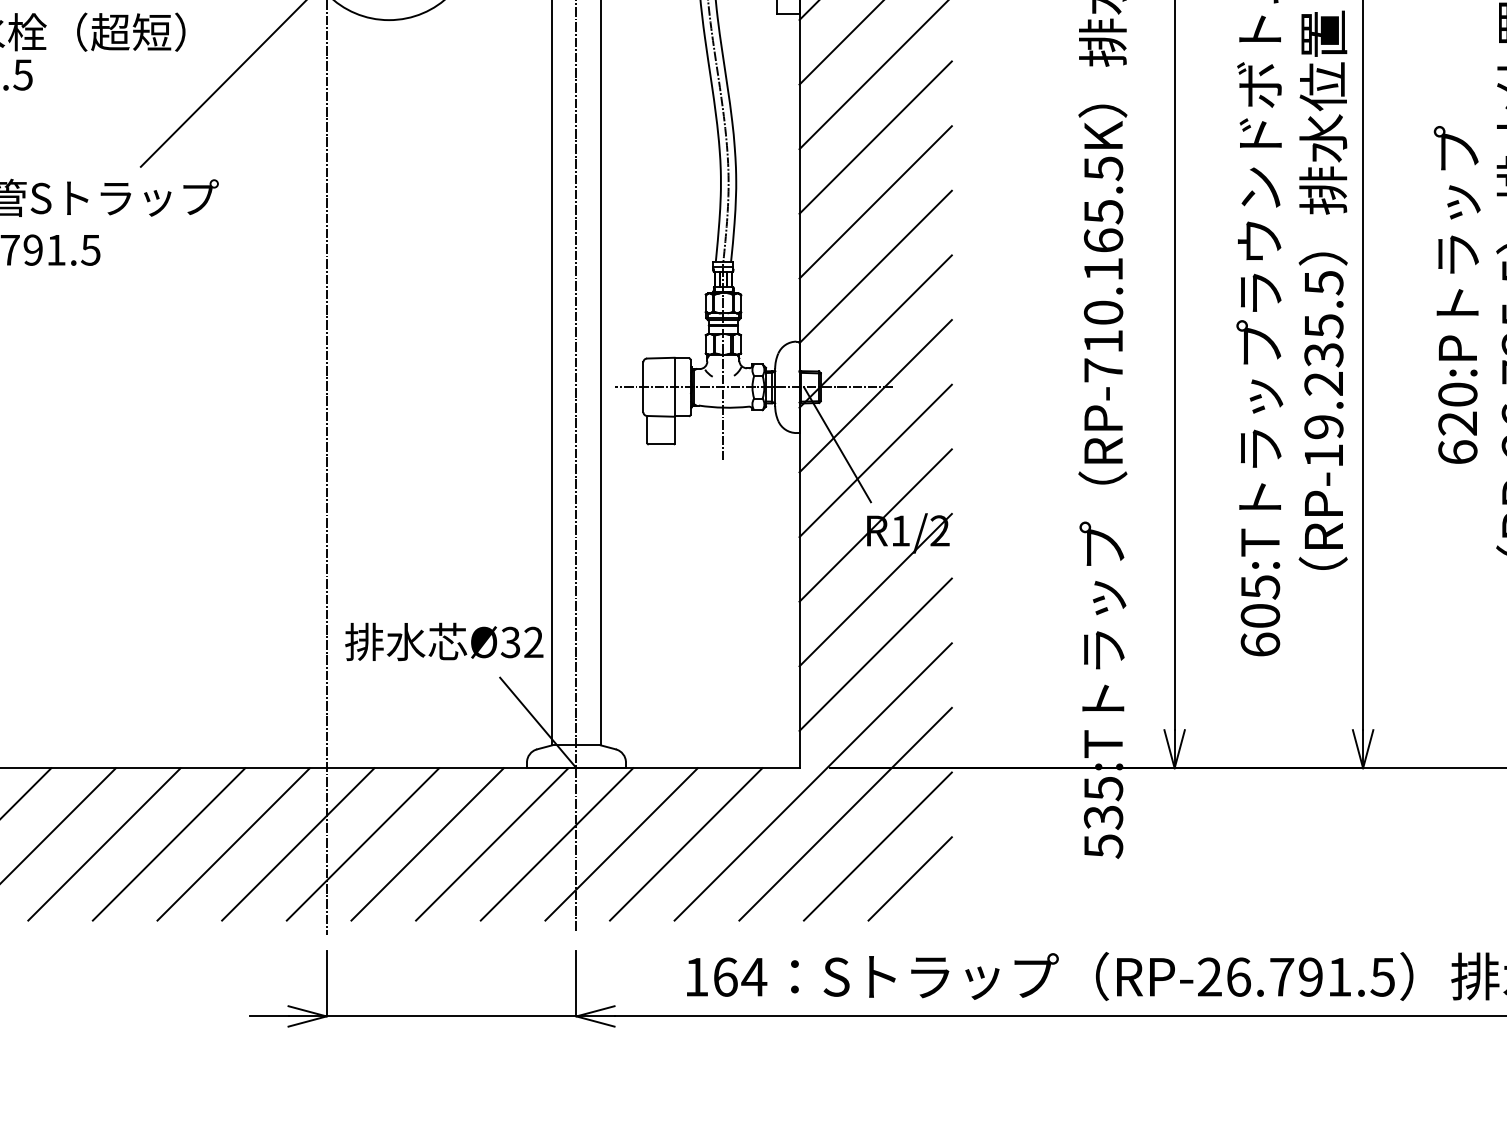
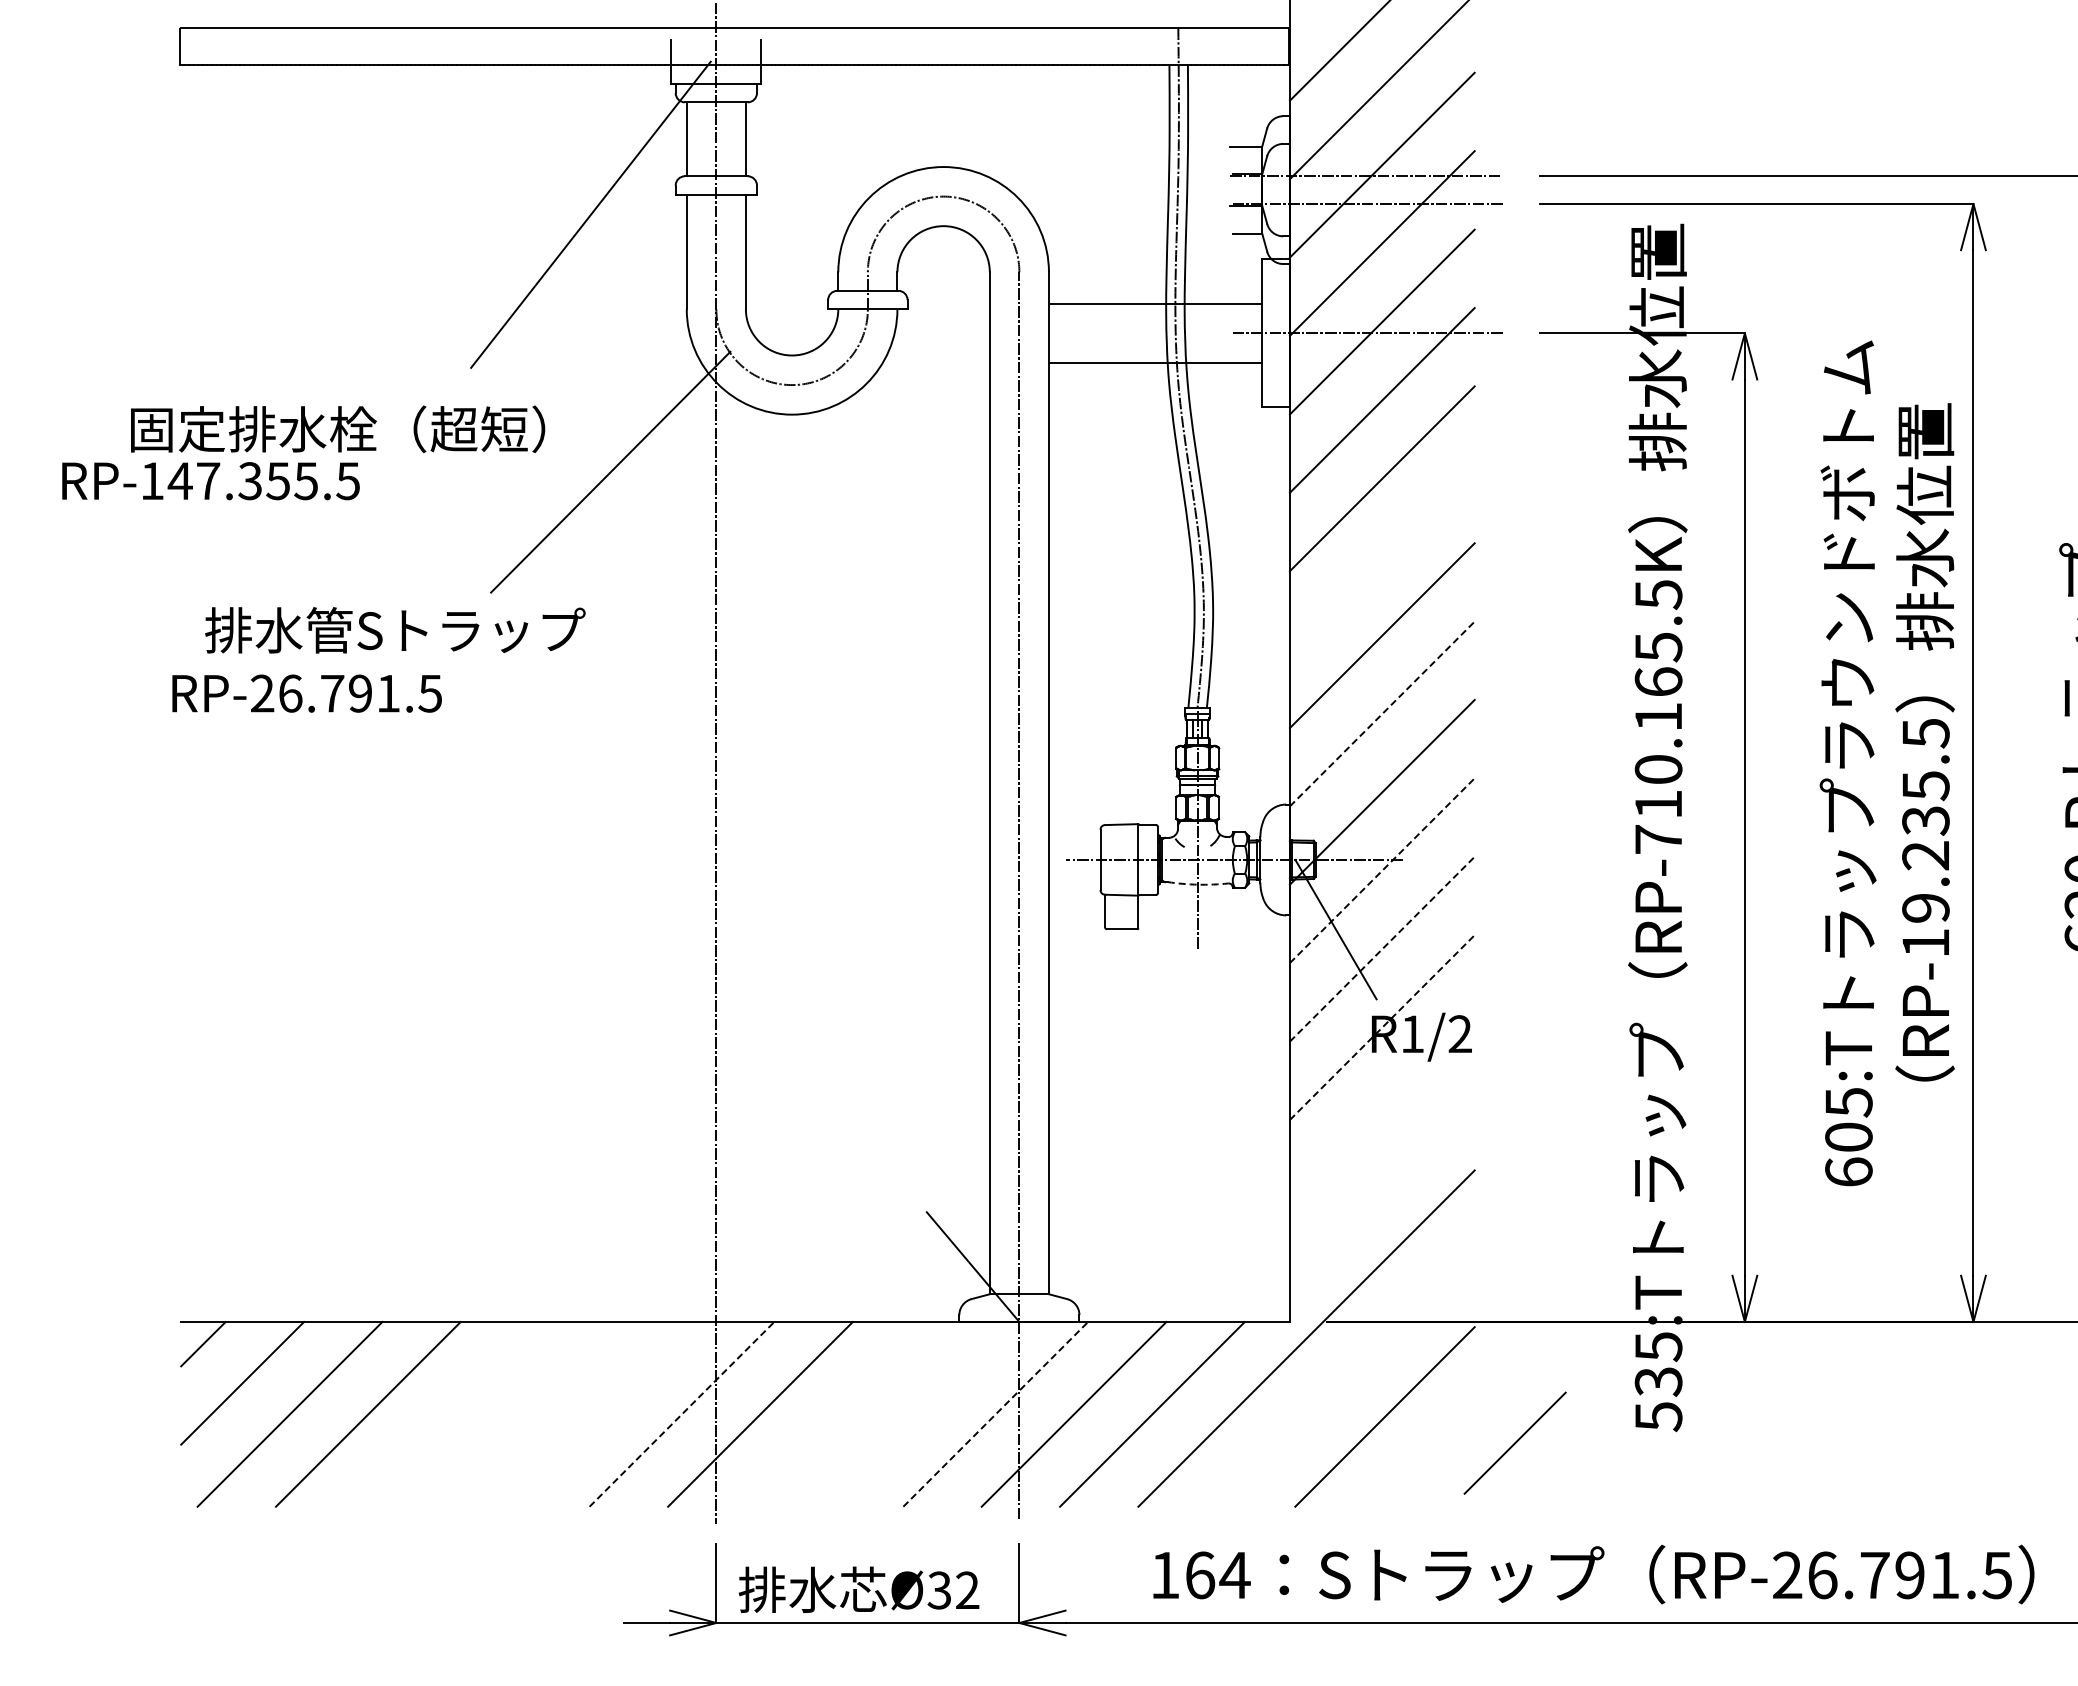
line: (875, 137) -> (1381, 556), removed
line: (875, 267) -> (1382, 714), solid -> dashed
line: (875, 396) -> (1382, 870), solid -> dashed
arc: (724, 407) -> (1198, 884), solid -> dashed
line: (875, 461) -> (1382, 949), solid -> dashed
line: (875, 525) -> (1382, 1027), solid -> dashed
line: (875, 589) -> (1381, 1105), removed
text: (443, 641) -> (858, 1589), moved
line: (875, 654) -> (1381, 1183), removed
line: (845, 814) -> (1345, 1377), removed
line: (104, 843) -> (446, 1413), removed
line: (168, 843) -> (524, 1413), removed
line: (233, 843) -> (603, 1413), removed
line: (427, 843) -> (838, 1413), removed
line: (491, 843) -> (916, 1413), removed
line: (297, 844) -> (681, 1414), solid -> dashed
line: (556, 844) -> (995, 1414), solid -> dashed
line: (909, 878) -> (1514, 1442), moved

